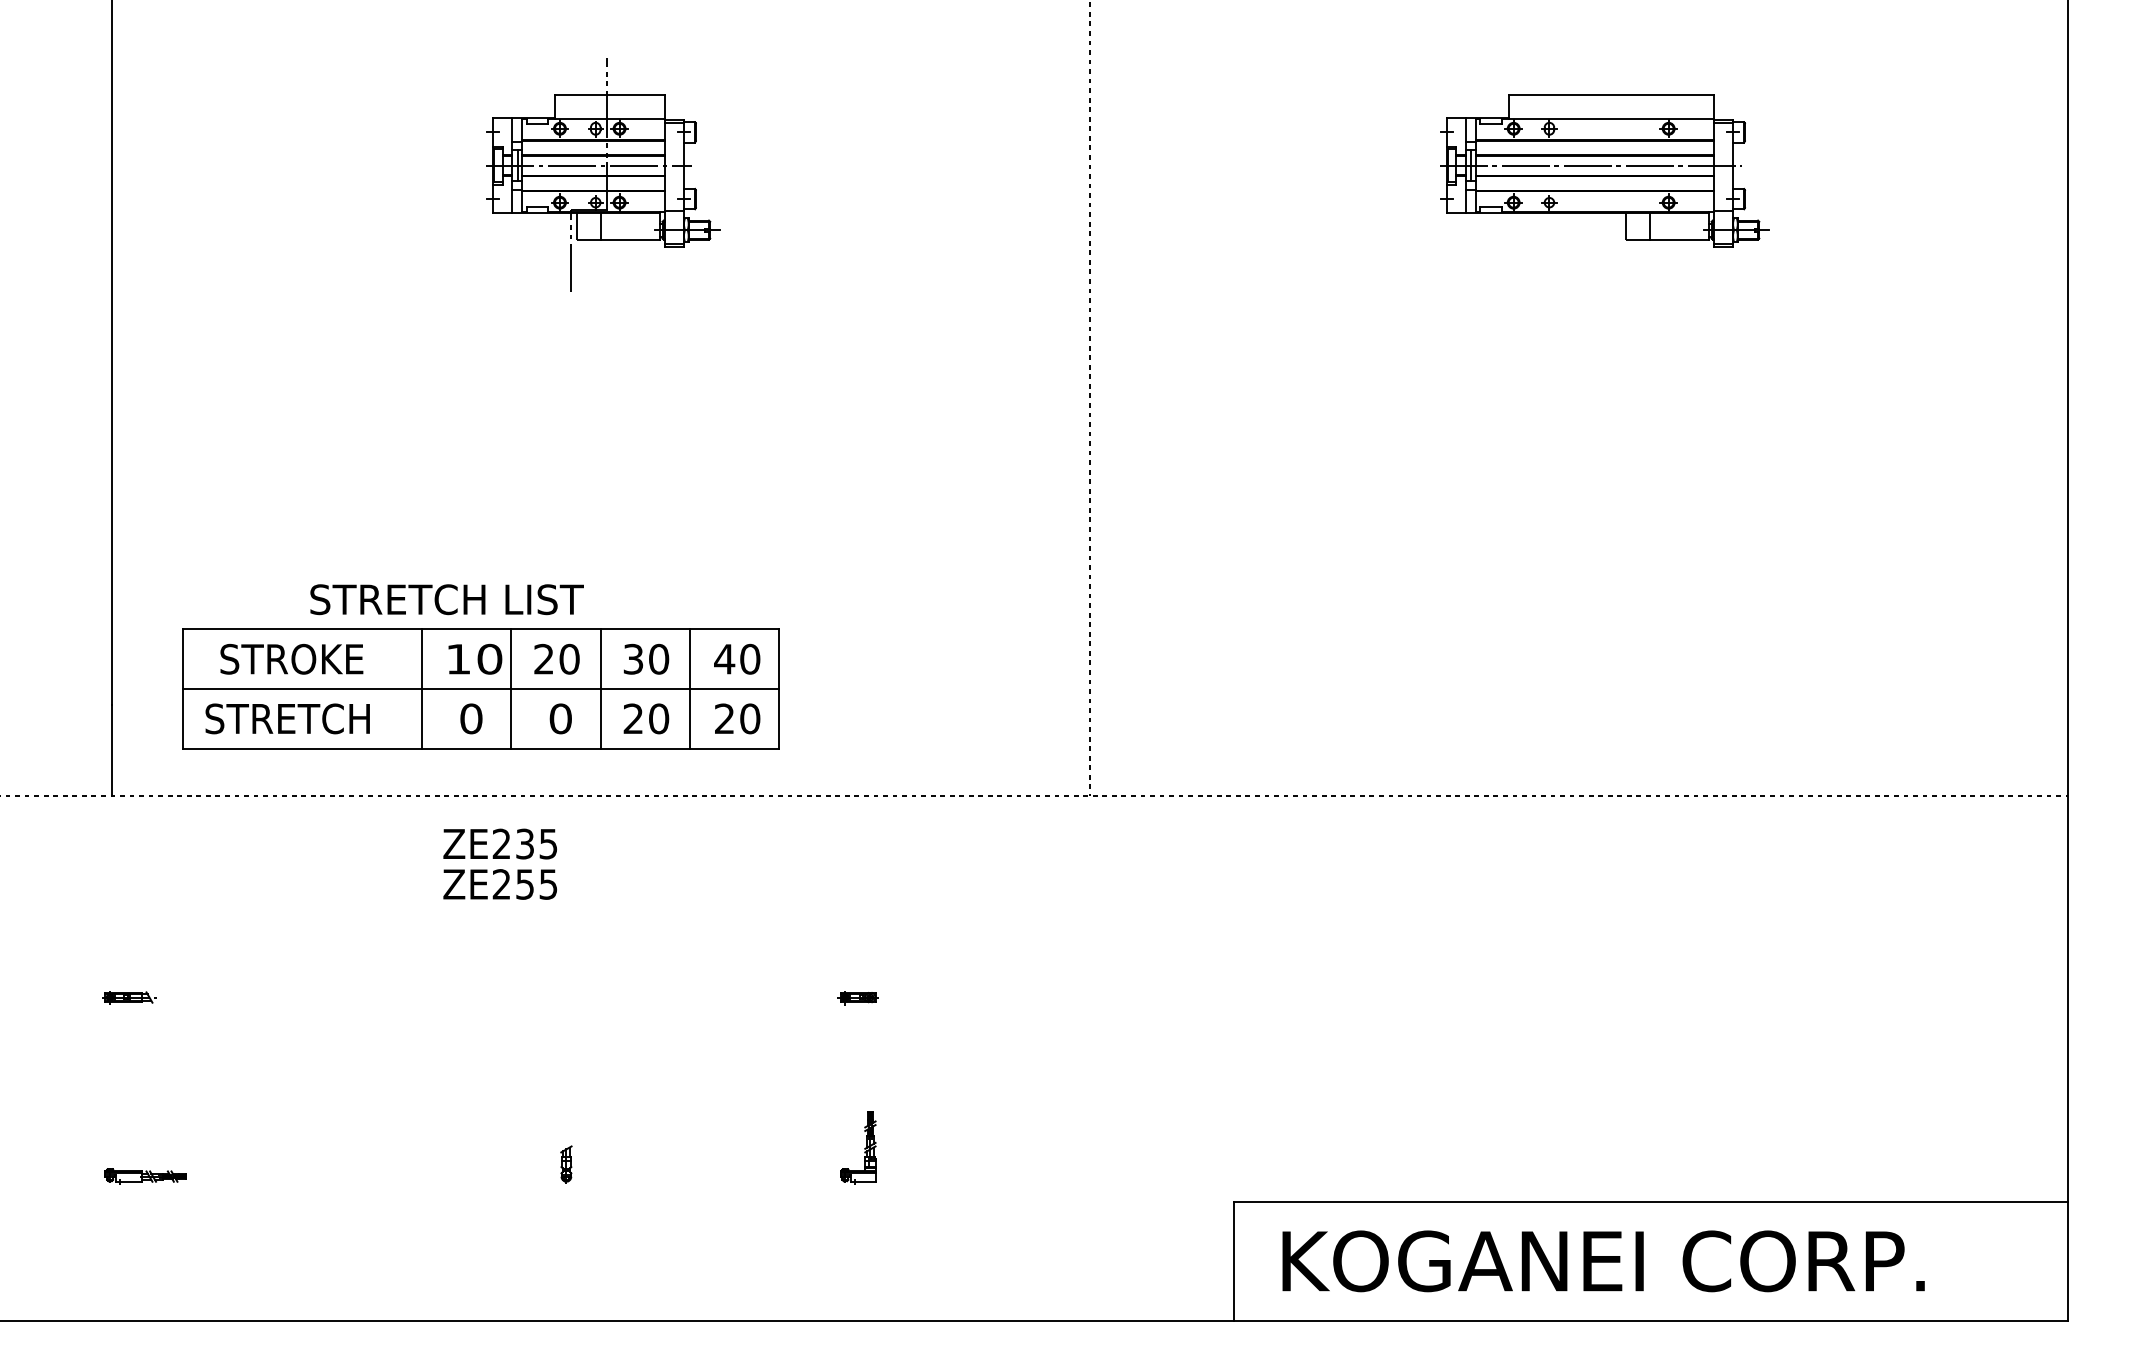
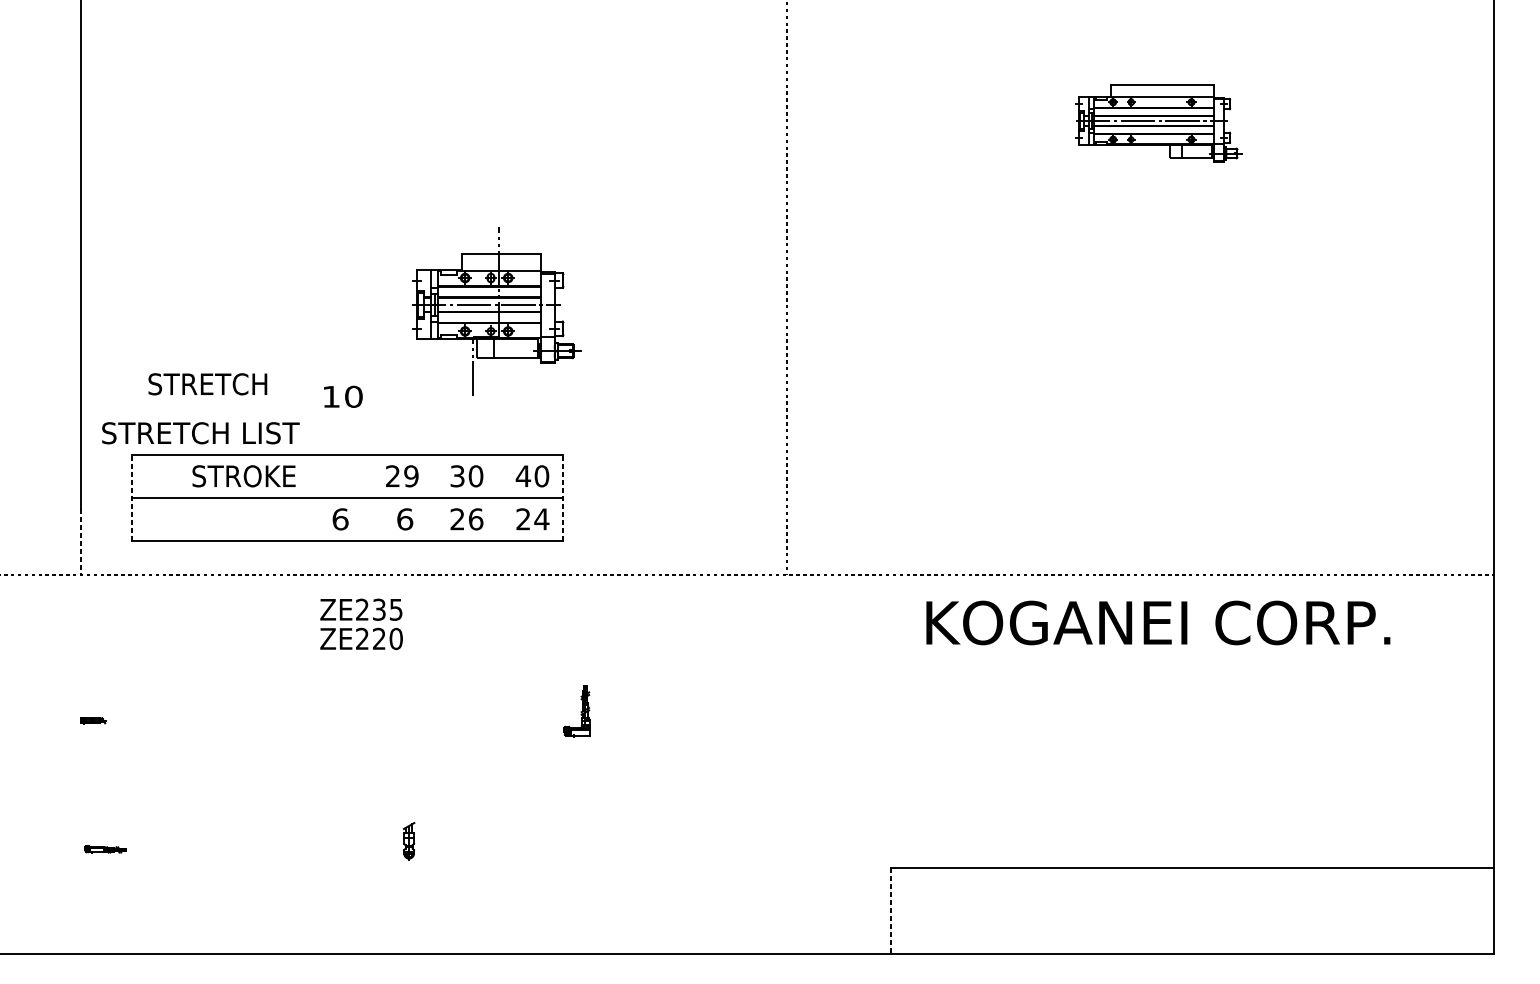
part: (1604, 170) -> (1158, 123), size x0.7
part: (603, 174) -> (496, 311), moved
text: (446, 599) -> (200, 433), moved
text: (291, 658) -> (243, 475), moved
text: (475, 658) -> (343, 396), moved
text: (569, 659) -> (411, 476), 20 -> 29
line: (421, 688) -> (304, 497), removed
line: (511, 688) -> (369, 497), removed
line: (600, 688) -> (433, 497), removed
line: (689, 688) -> (498, 497), removed
line: (183, 689) -> (132, 498), solid -> dashed
line: (779, 689) -> (563, 498), solid -> dashed
text: (287, 718) -> (207, 384), moved
text: (471, 718) -> (340, 519), 0 -> 6
text: (560, 718) -> (404, 519), 0 -> 6
text: (659, 718) -> (476, 519), 20 -> 26
text: (749, 718) -> (541, 519), 20 -> 24
line: (111, 750) -> (80, 542), solid -> dashed
text: (536, 884) -> (387, 638), ZE255 -> ZE220
part: (129, 997) -> (93, 720), size x0.7
part: (857, 998) -> (619, 721), removed
part: (864, 1148) -> (581, 711), moved
part: (566, 1164) -> (409, 841), size x1.4
part: (145, 1176) -> (105, 849), size x0.7
line: (1233, 1261) -> (890, 911), solid -> dashed
text: (1603, 1261) -> (1158, 623), moved

